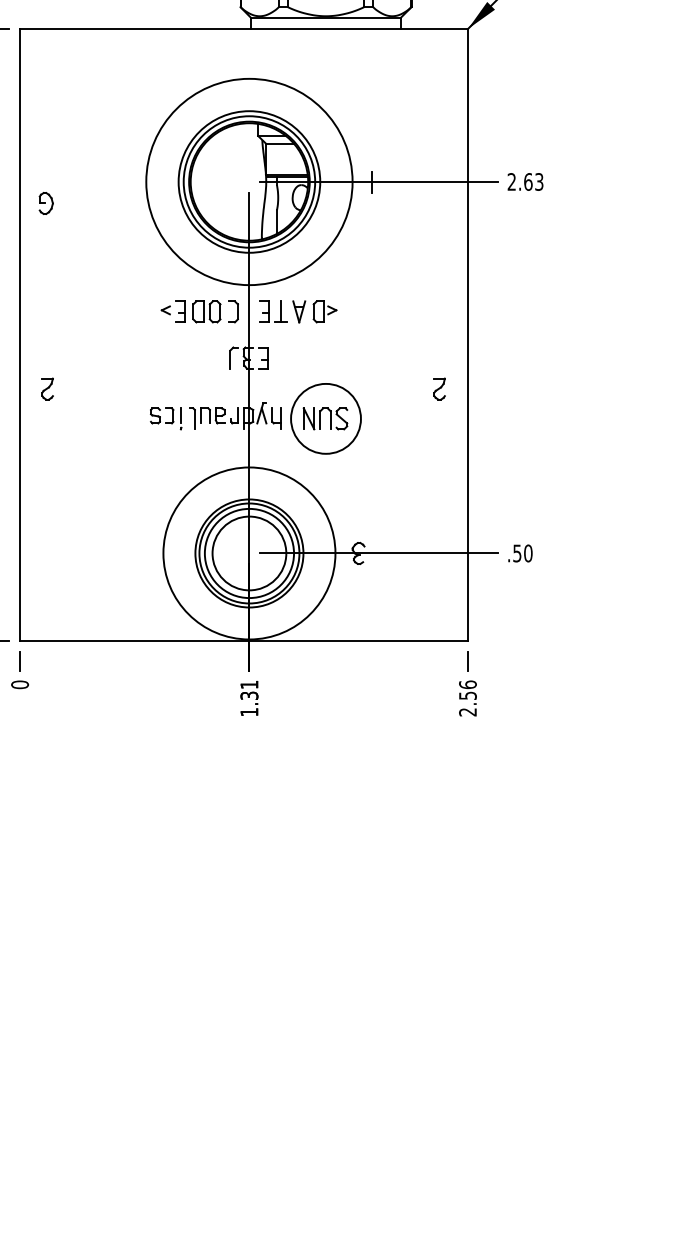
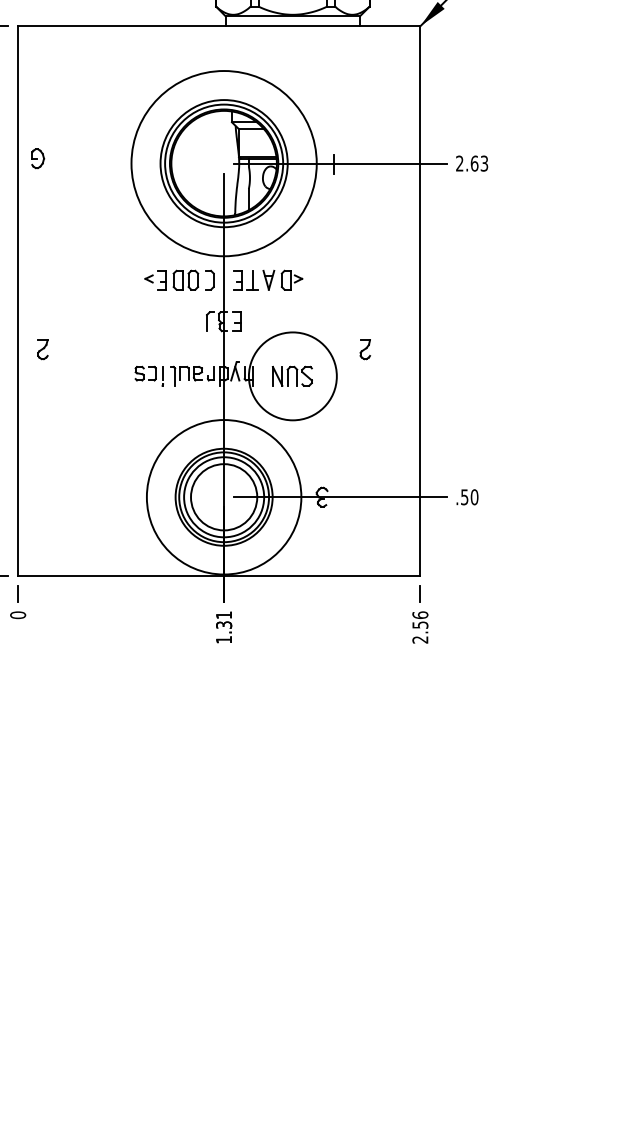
part: (45, 203) -> (37, 158), moved
part: (439, 388) -> (365, 349), moved
circle: (325, 418) -> (292, 376), size x1.4

